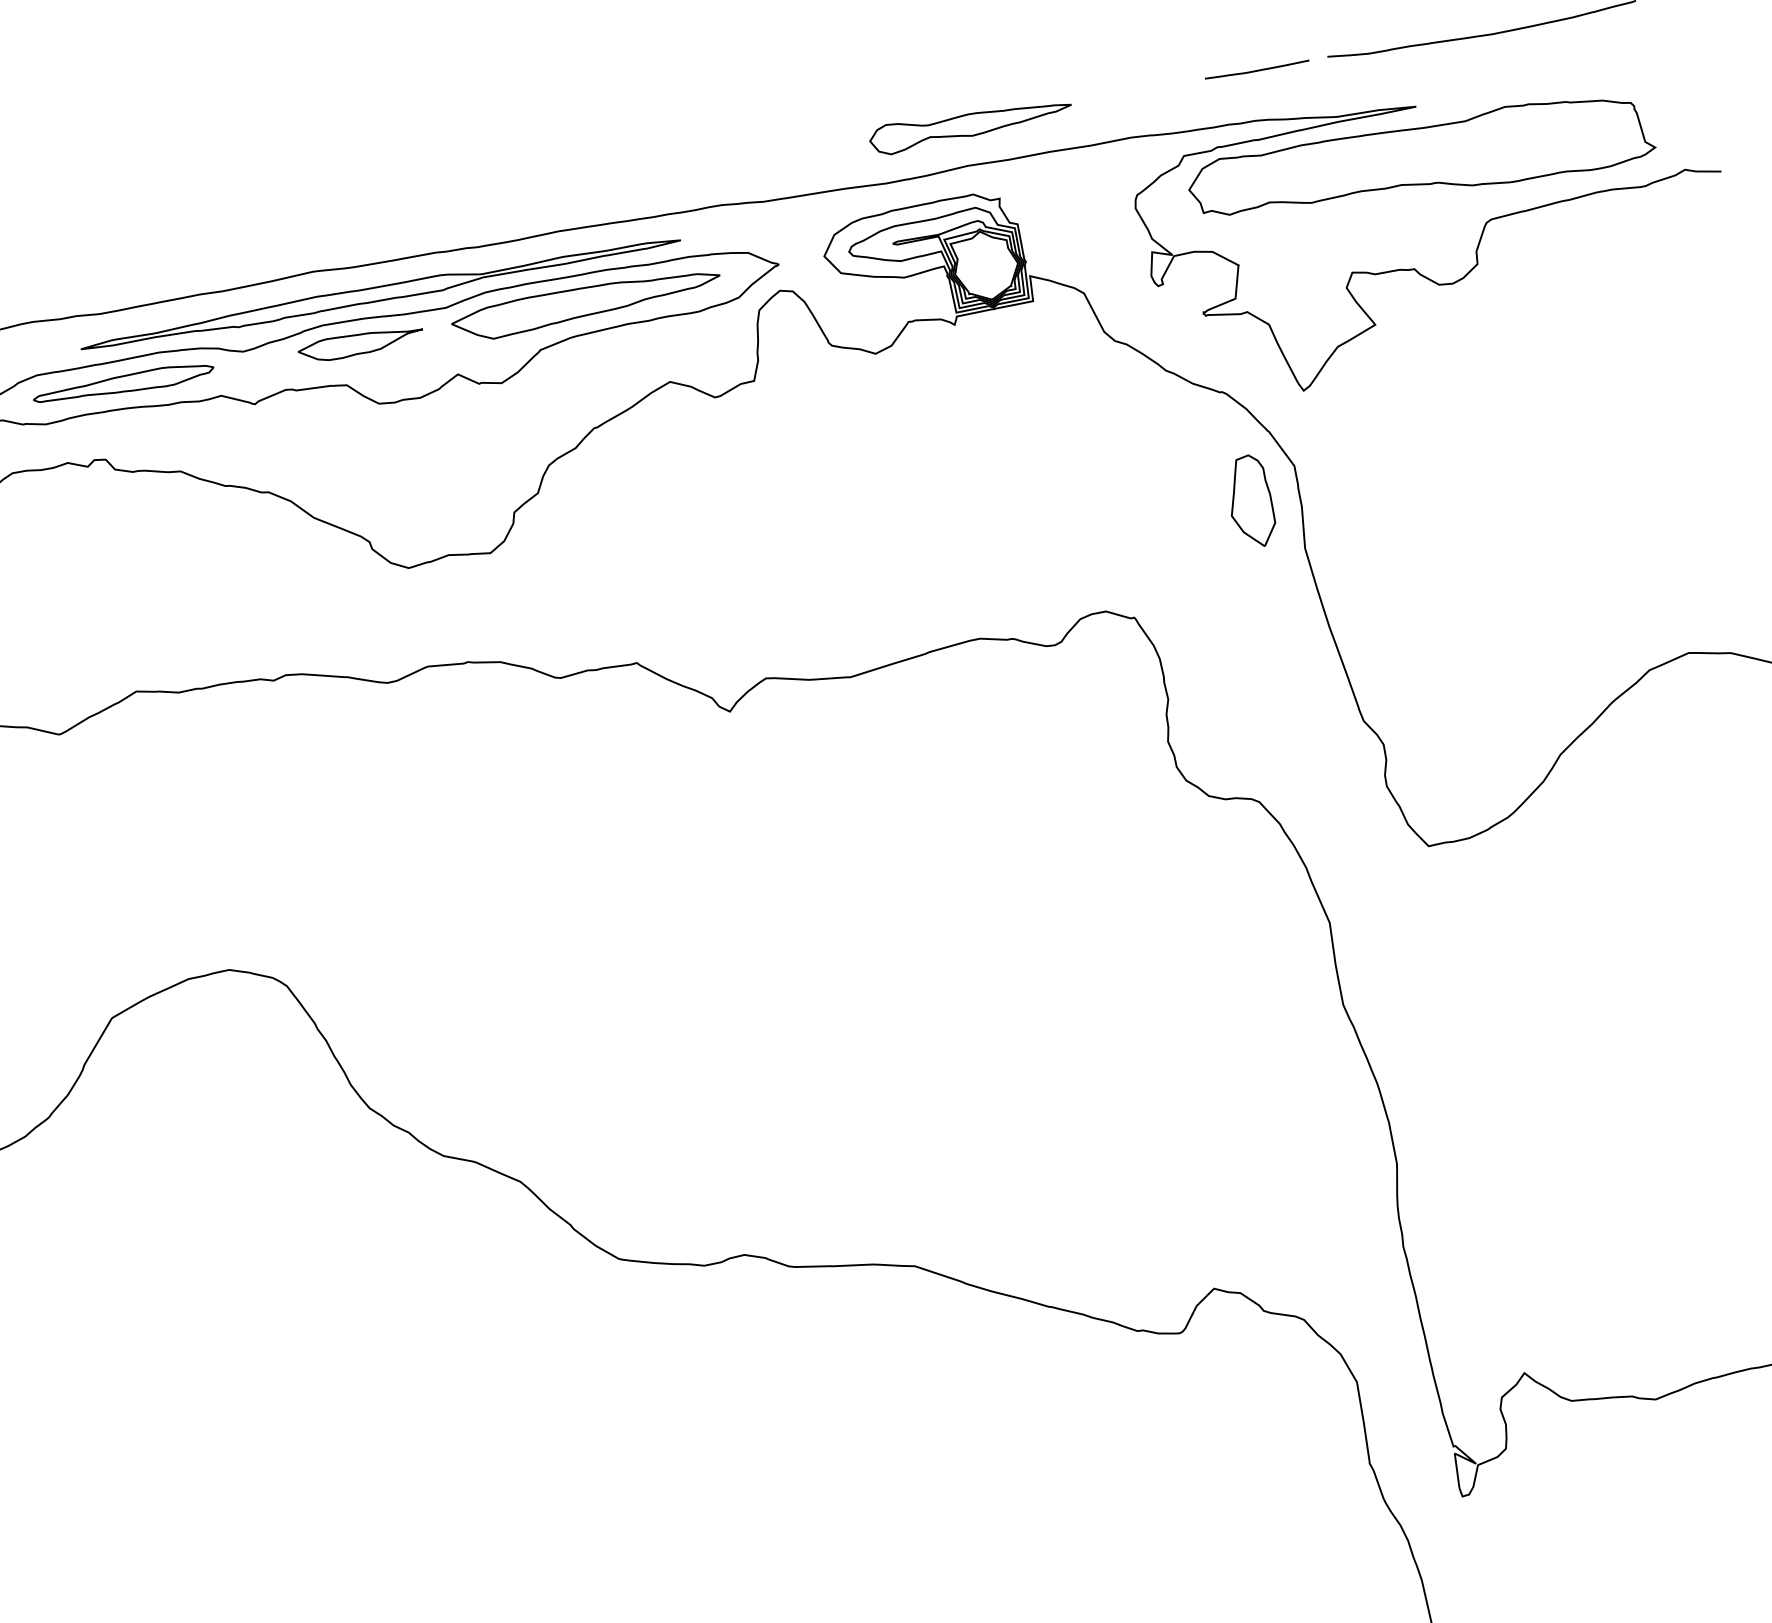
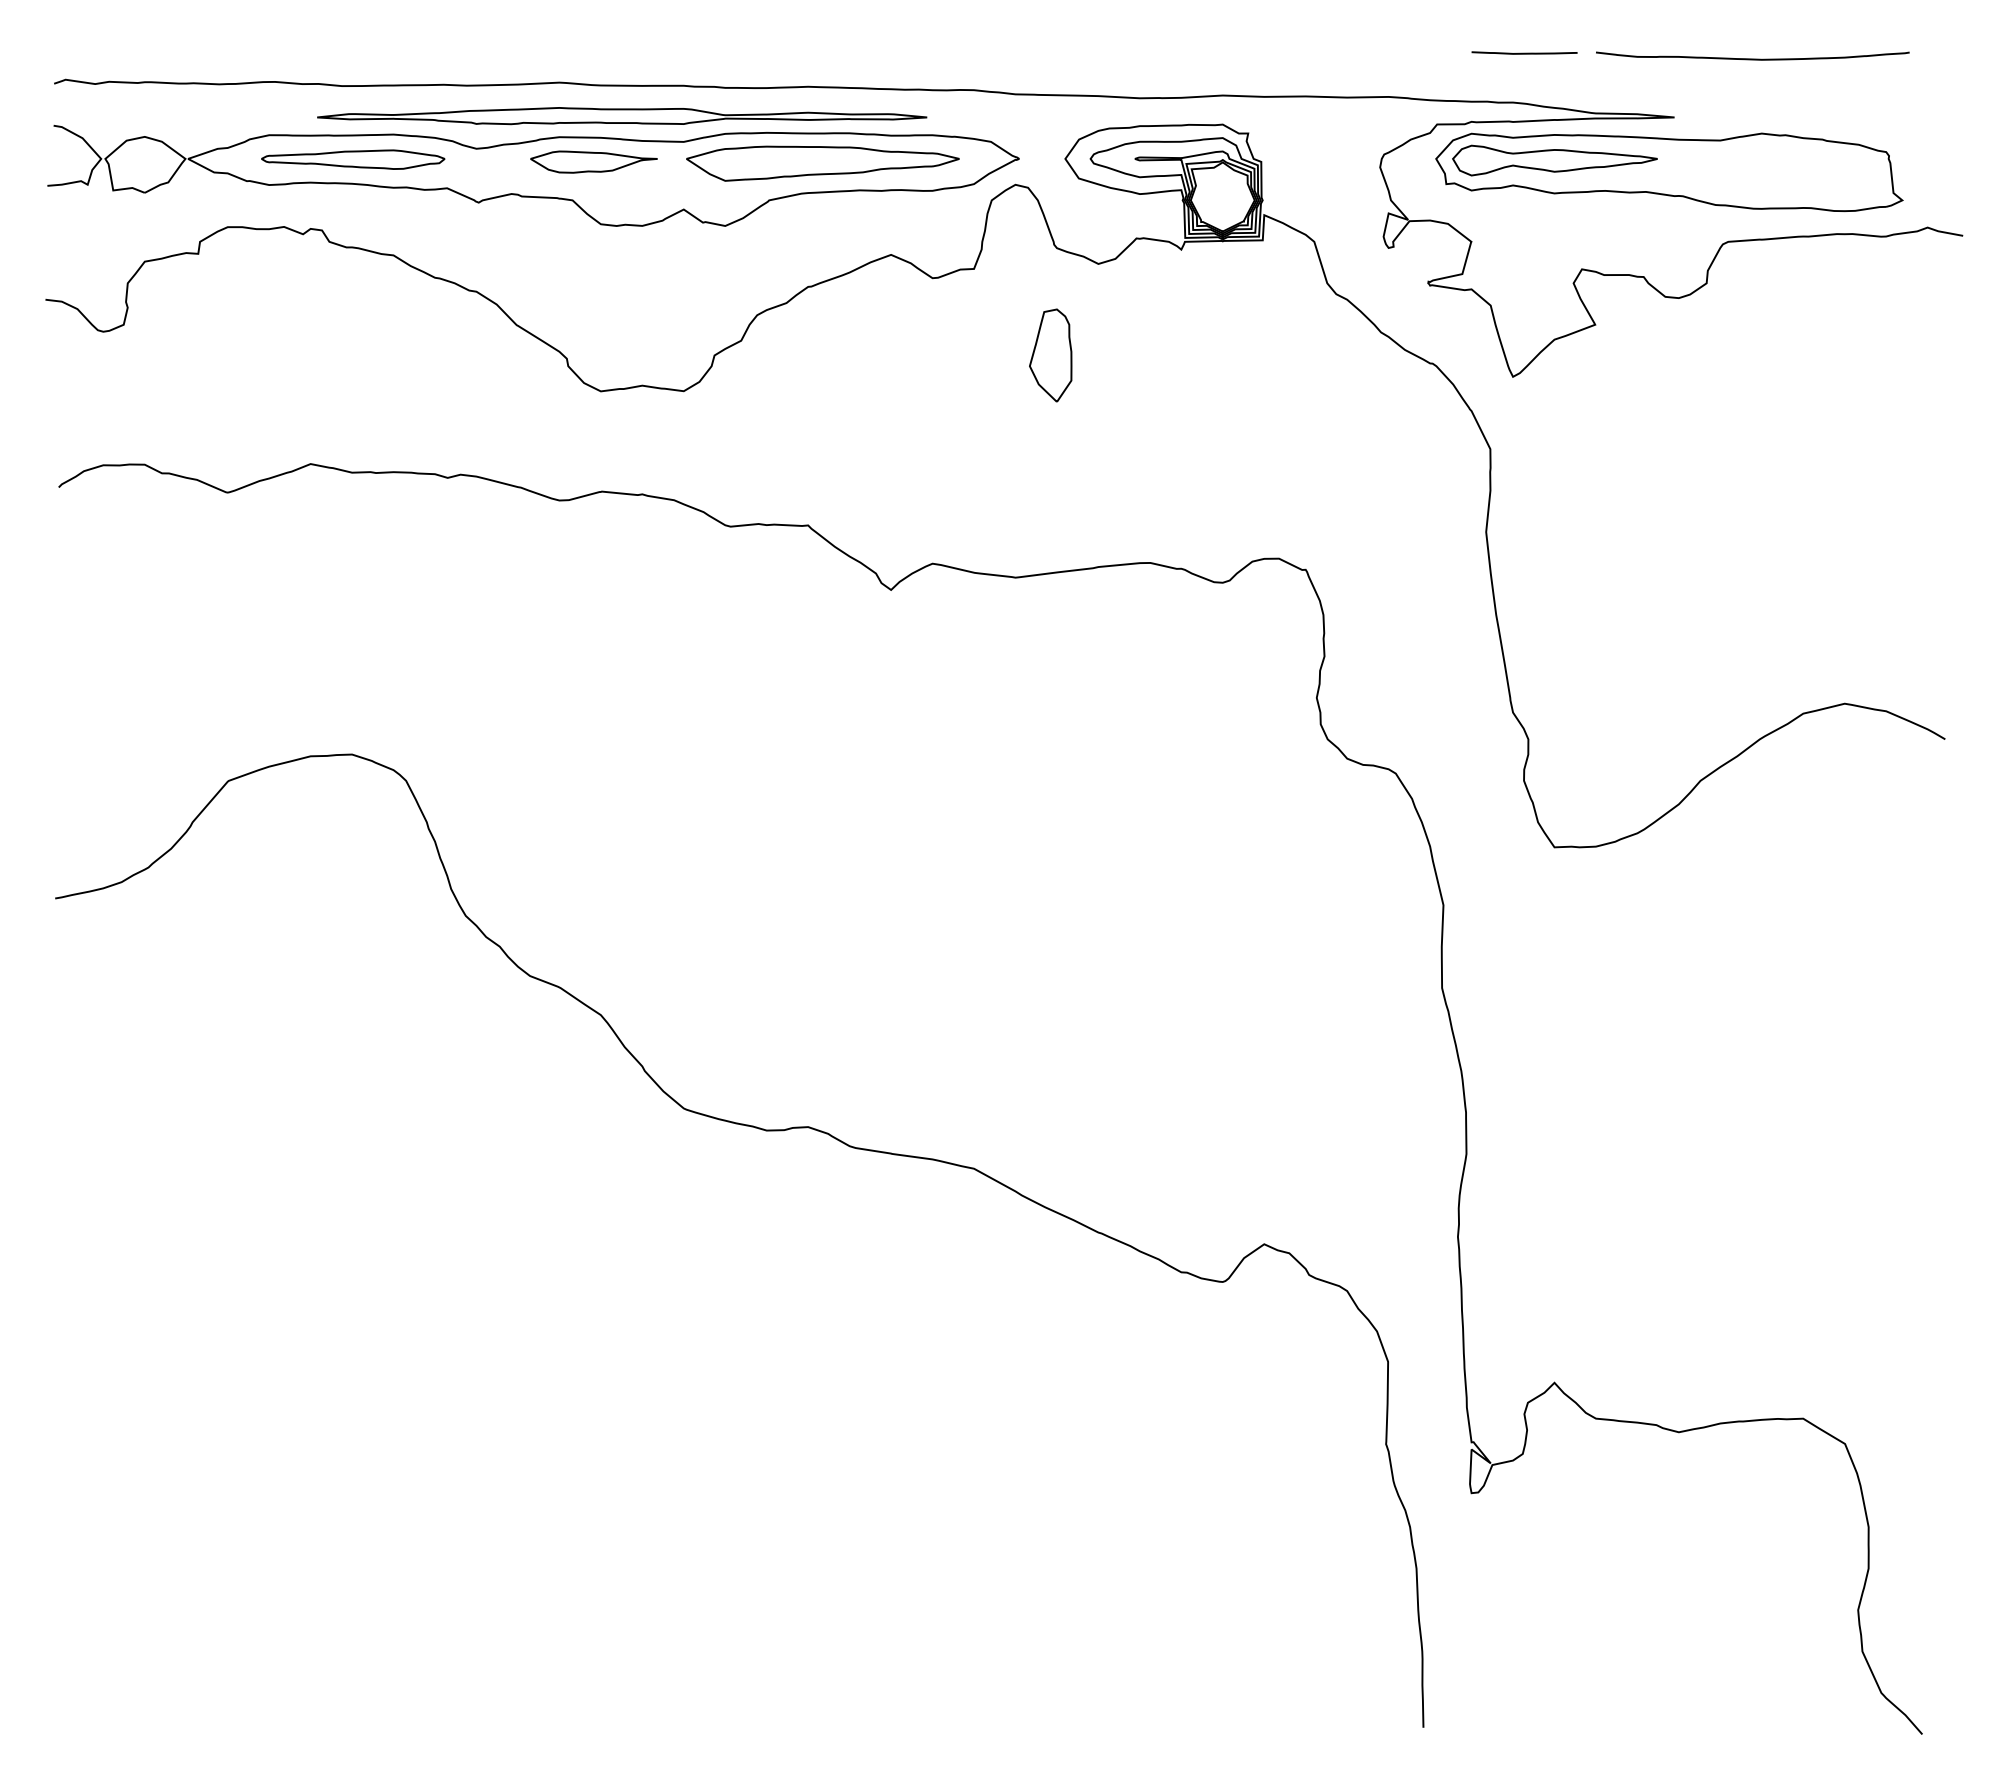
part: (970, 124) -> (1554, 160), moved
part: (1250, 501) -> (1050, 355), moved

